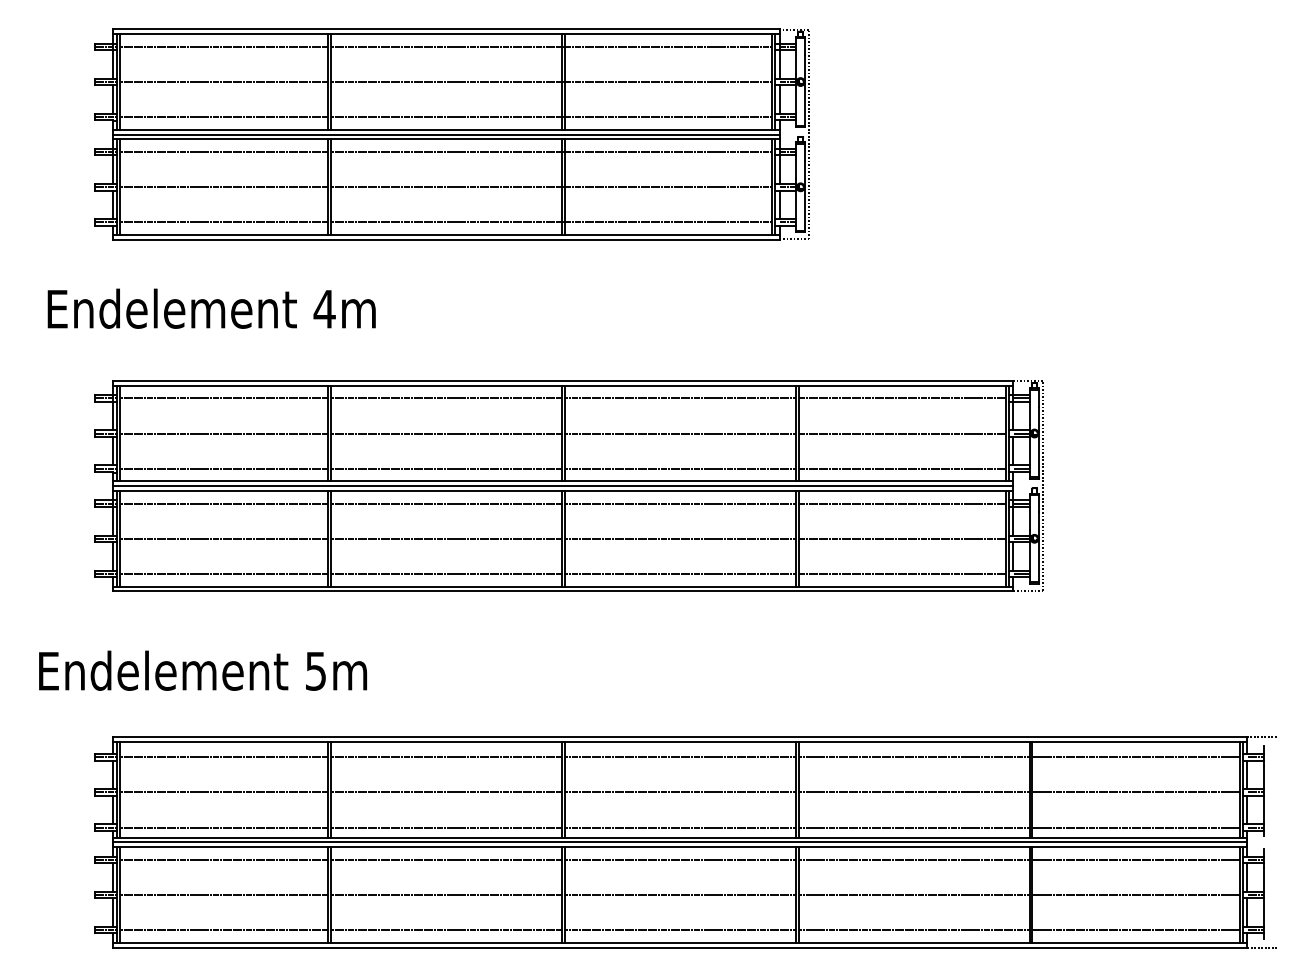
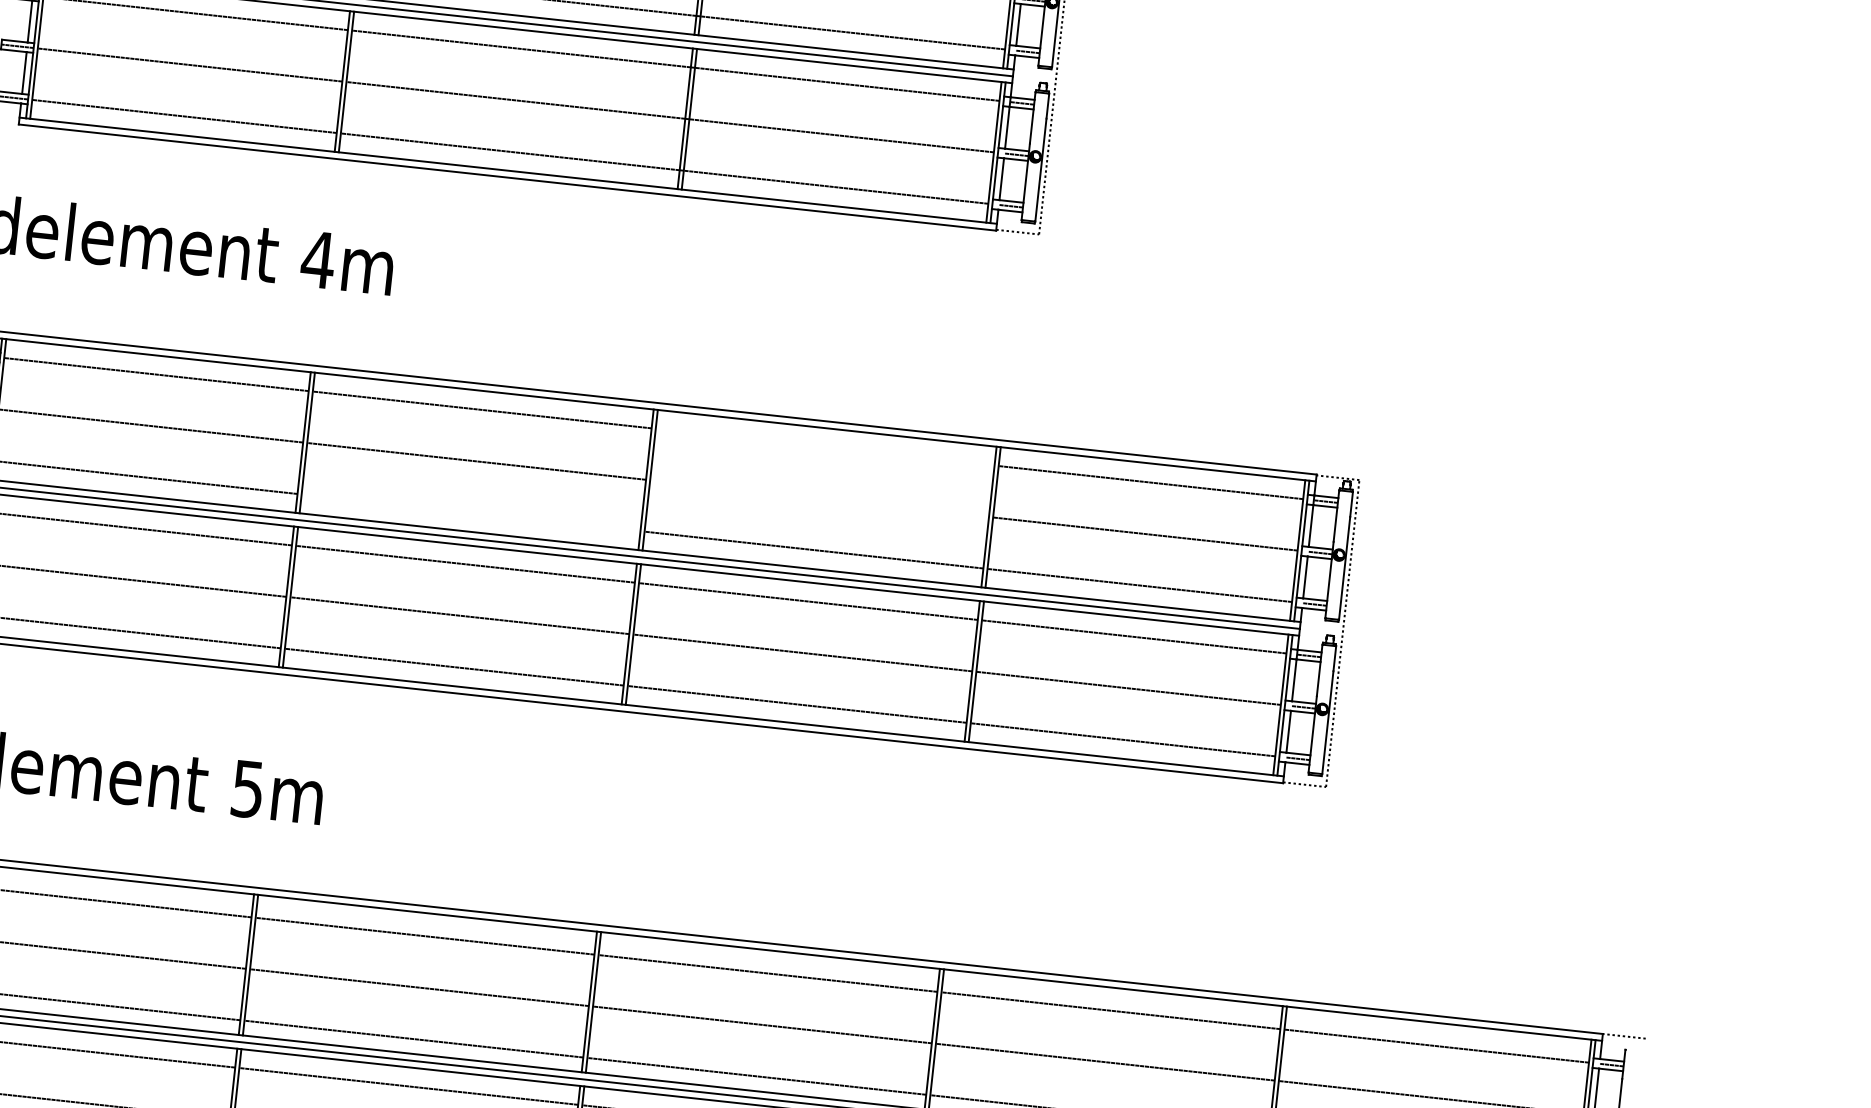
line: (679, 398) -> (824, 447), removed
line: (679, 433) -> (818, 498), removed
line: (445, 468) -> (470, 512), removed

